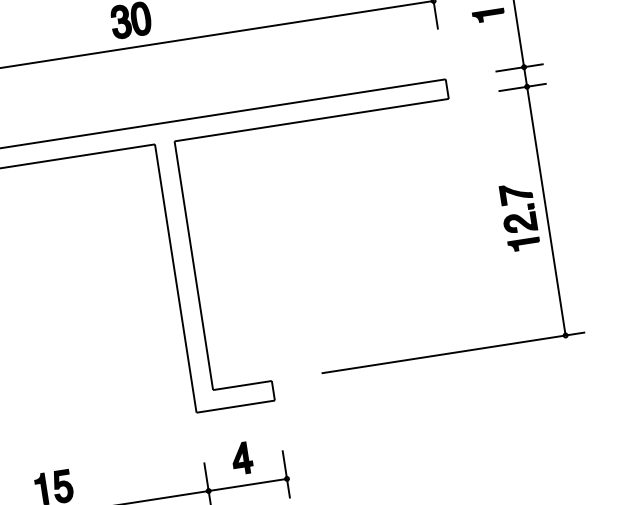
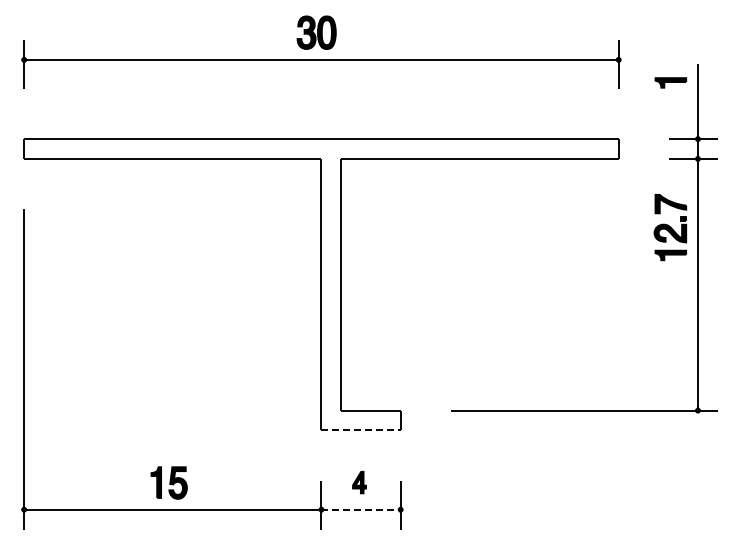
part: (519, 217) -> (670, 227), moved
line: (236, 406) -> (361, 430), solid -> dashed
part: (242, 458) -> (359, 482), size x0.7
line: (248, 484) -> (361, 509), solid -> dashed

